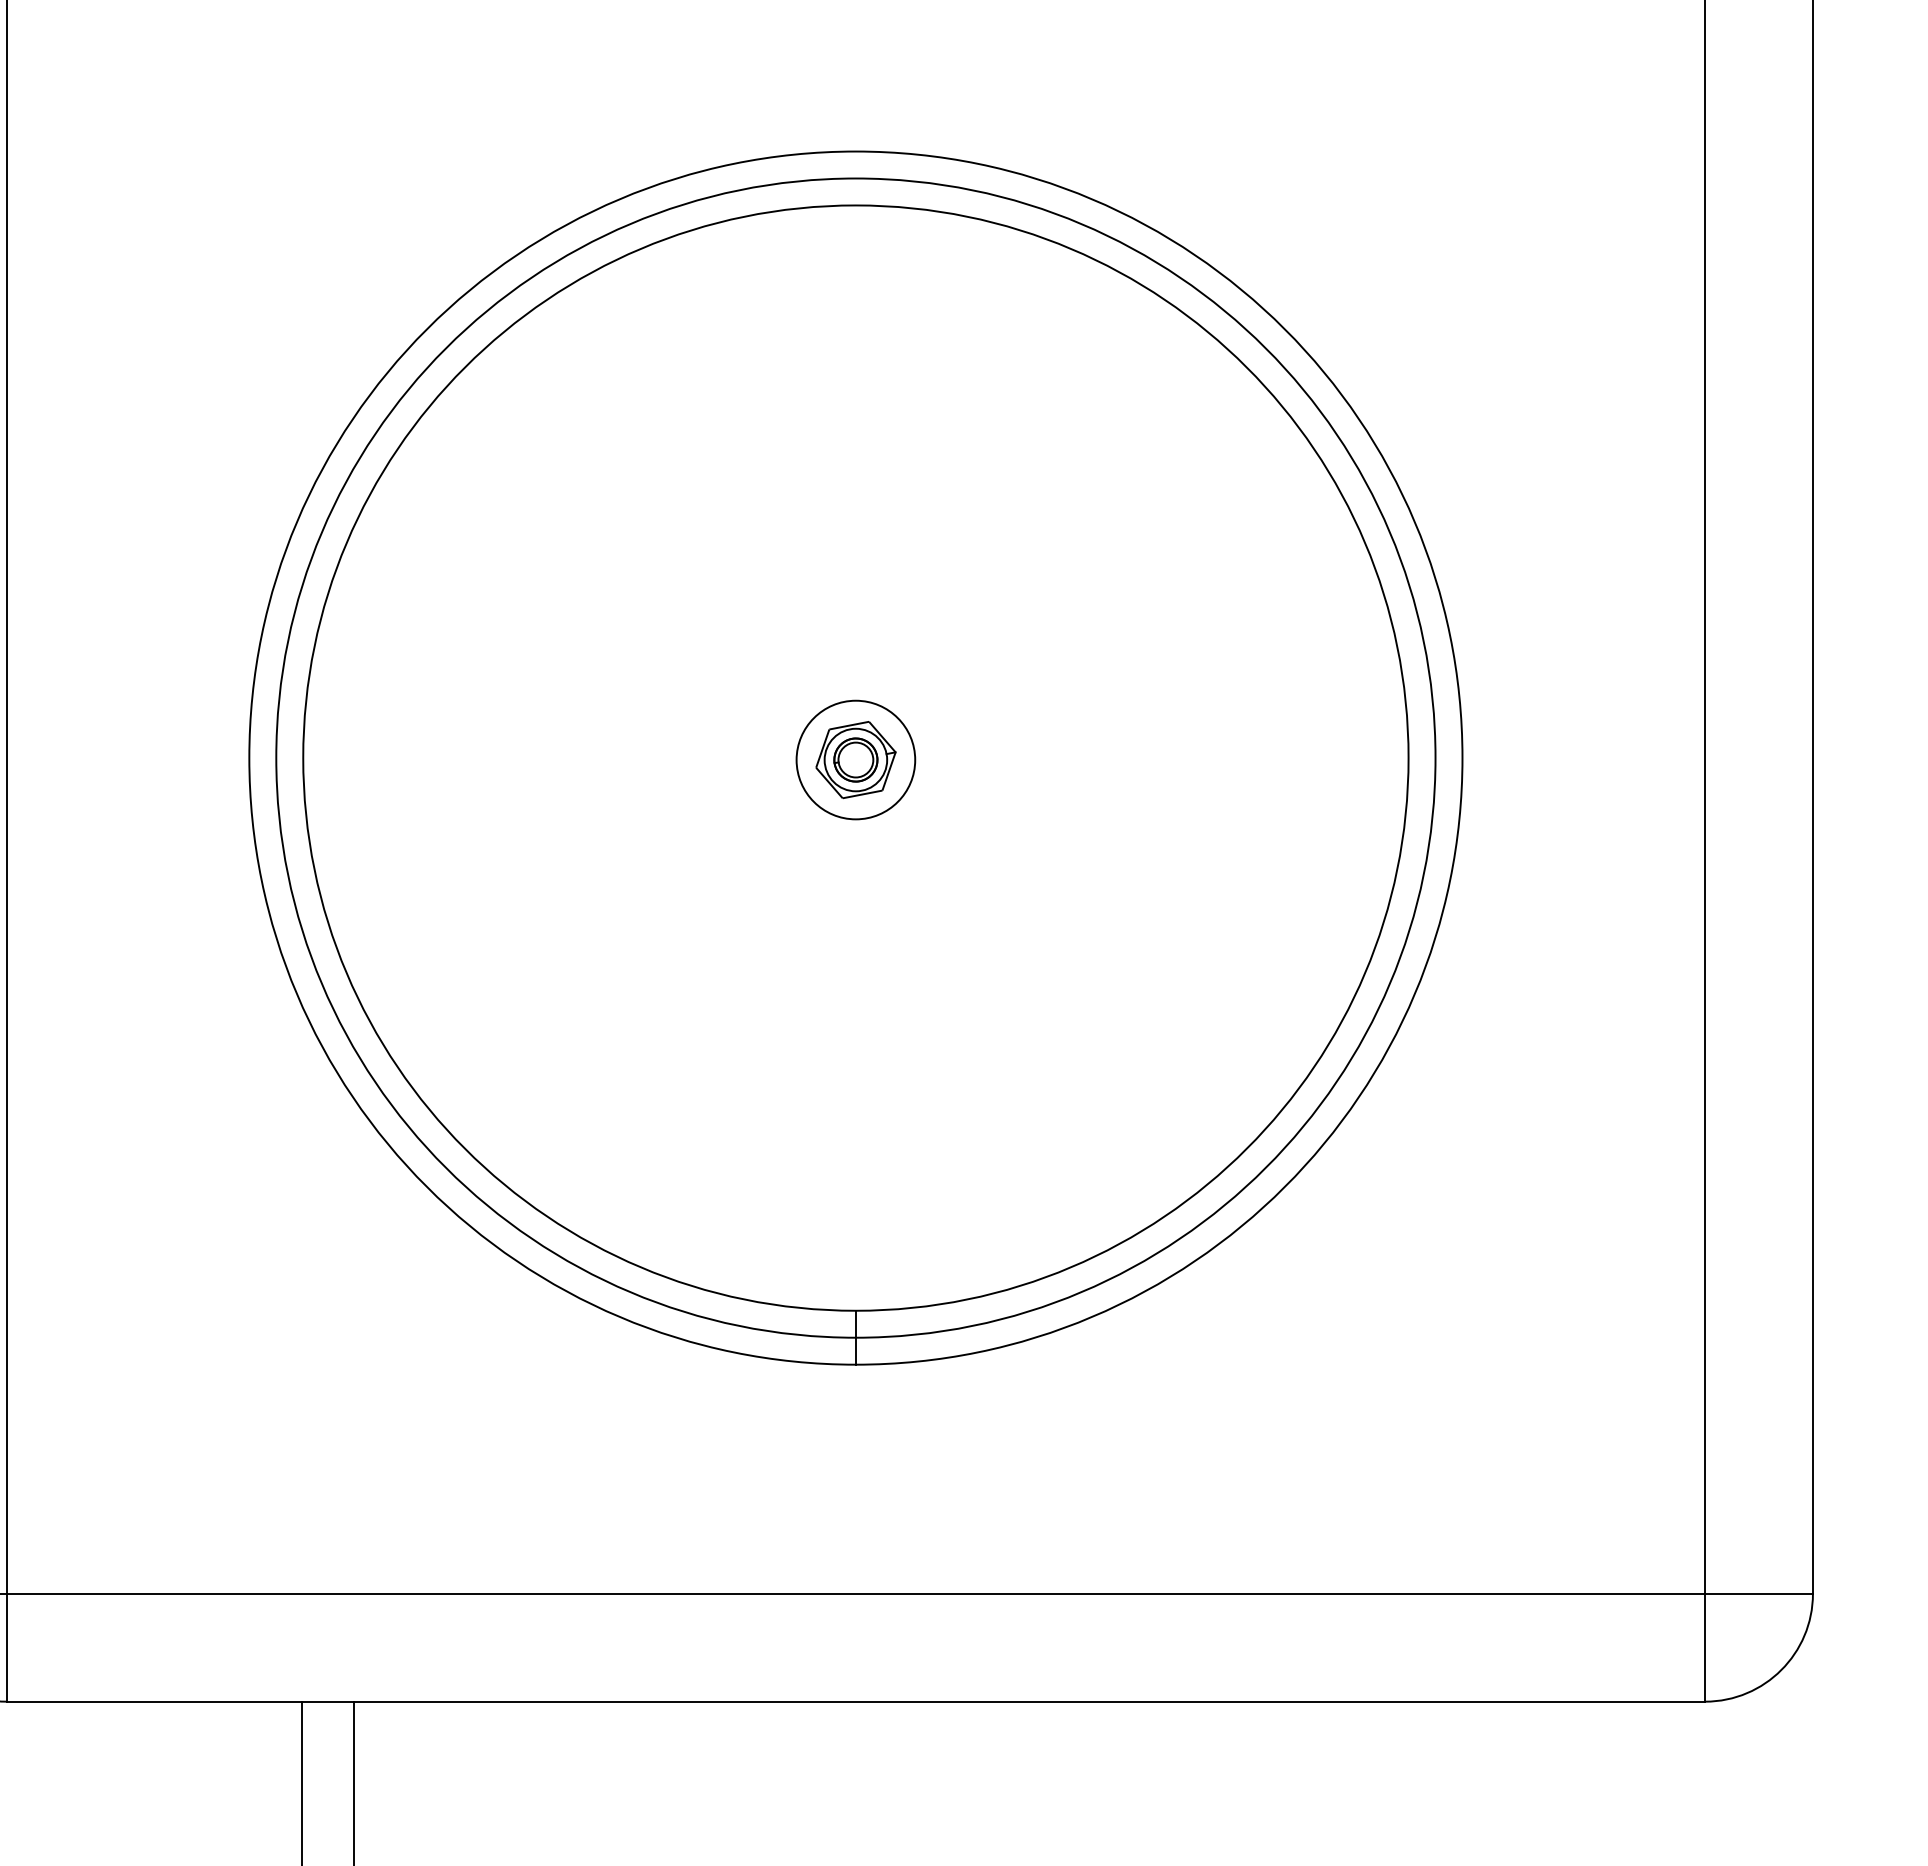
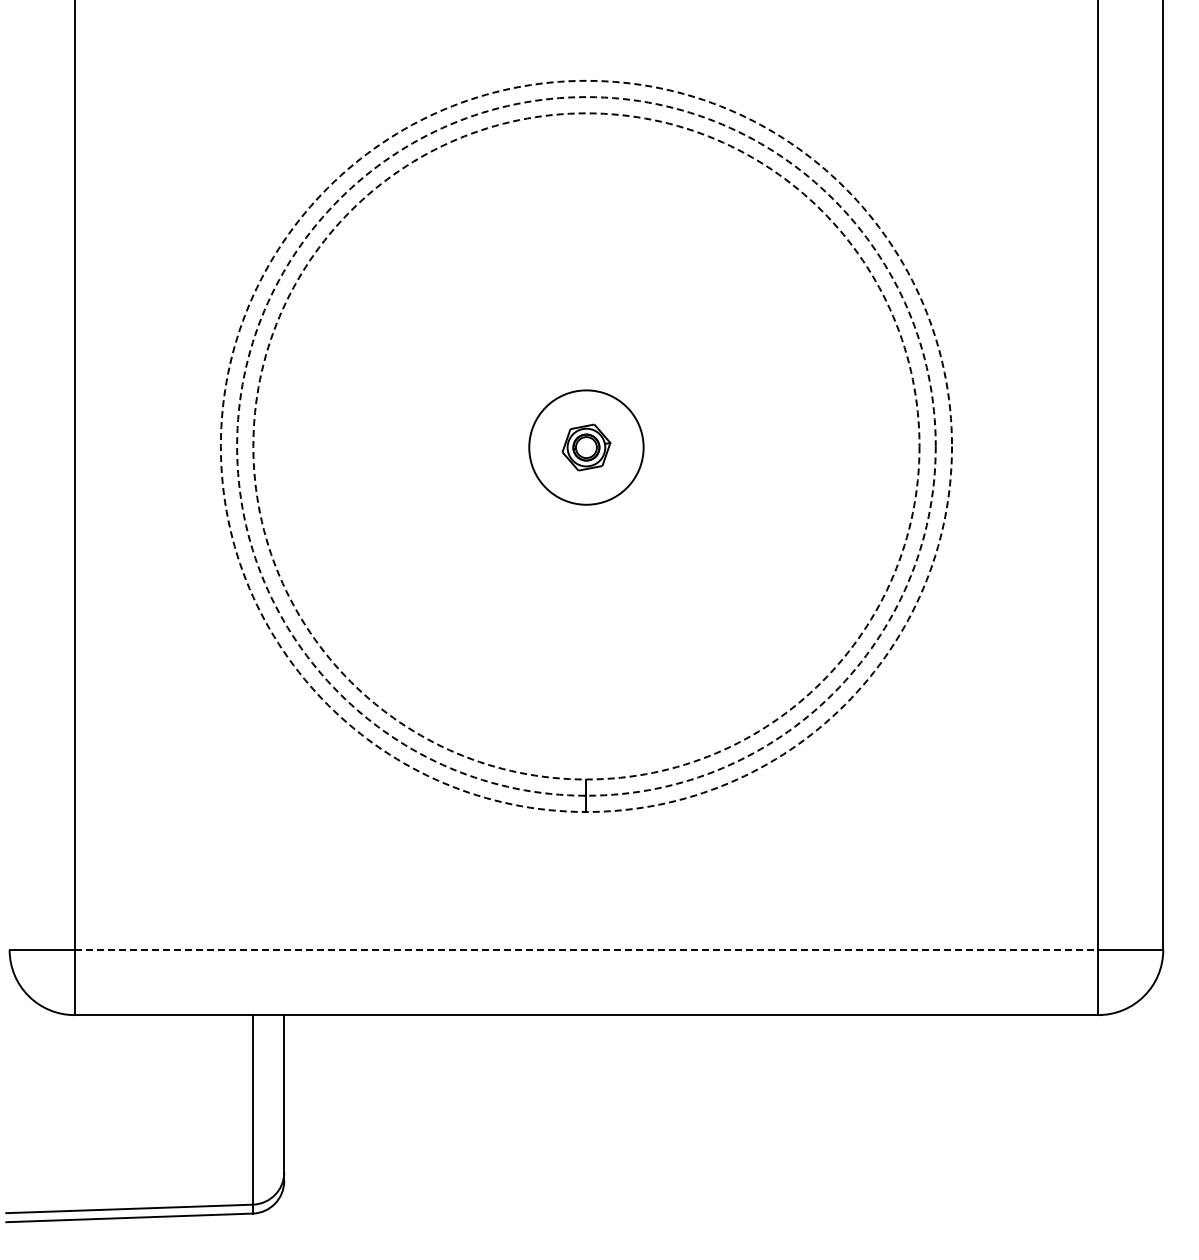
circle: (855, 758) -> (586, 446), solid -> dashed
circle: (855, 758) -> (586, 446), solid -> dashed
circle: (855, 758) -> (586, 446), solid -> dashed
circle: (855, 759) -> (586, 447), size x1.6
line: (855, 1594) -> (586, 950), solid -> dashed

